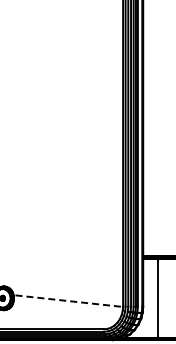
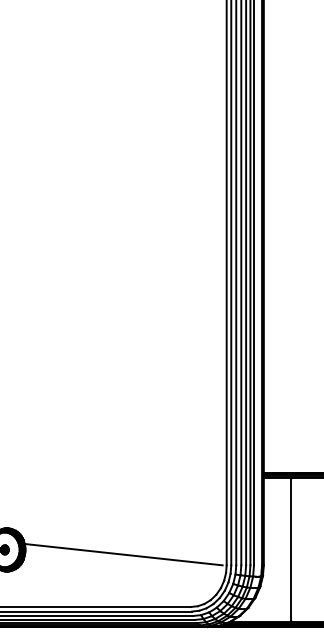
line: (67, 300) -> (124, 553), dashed -> solid

